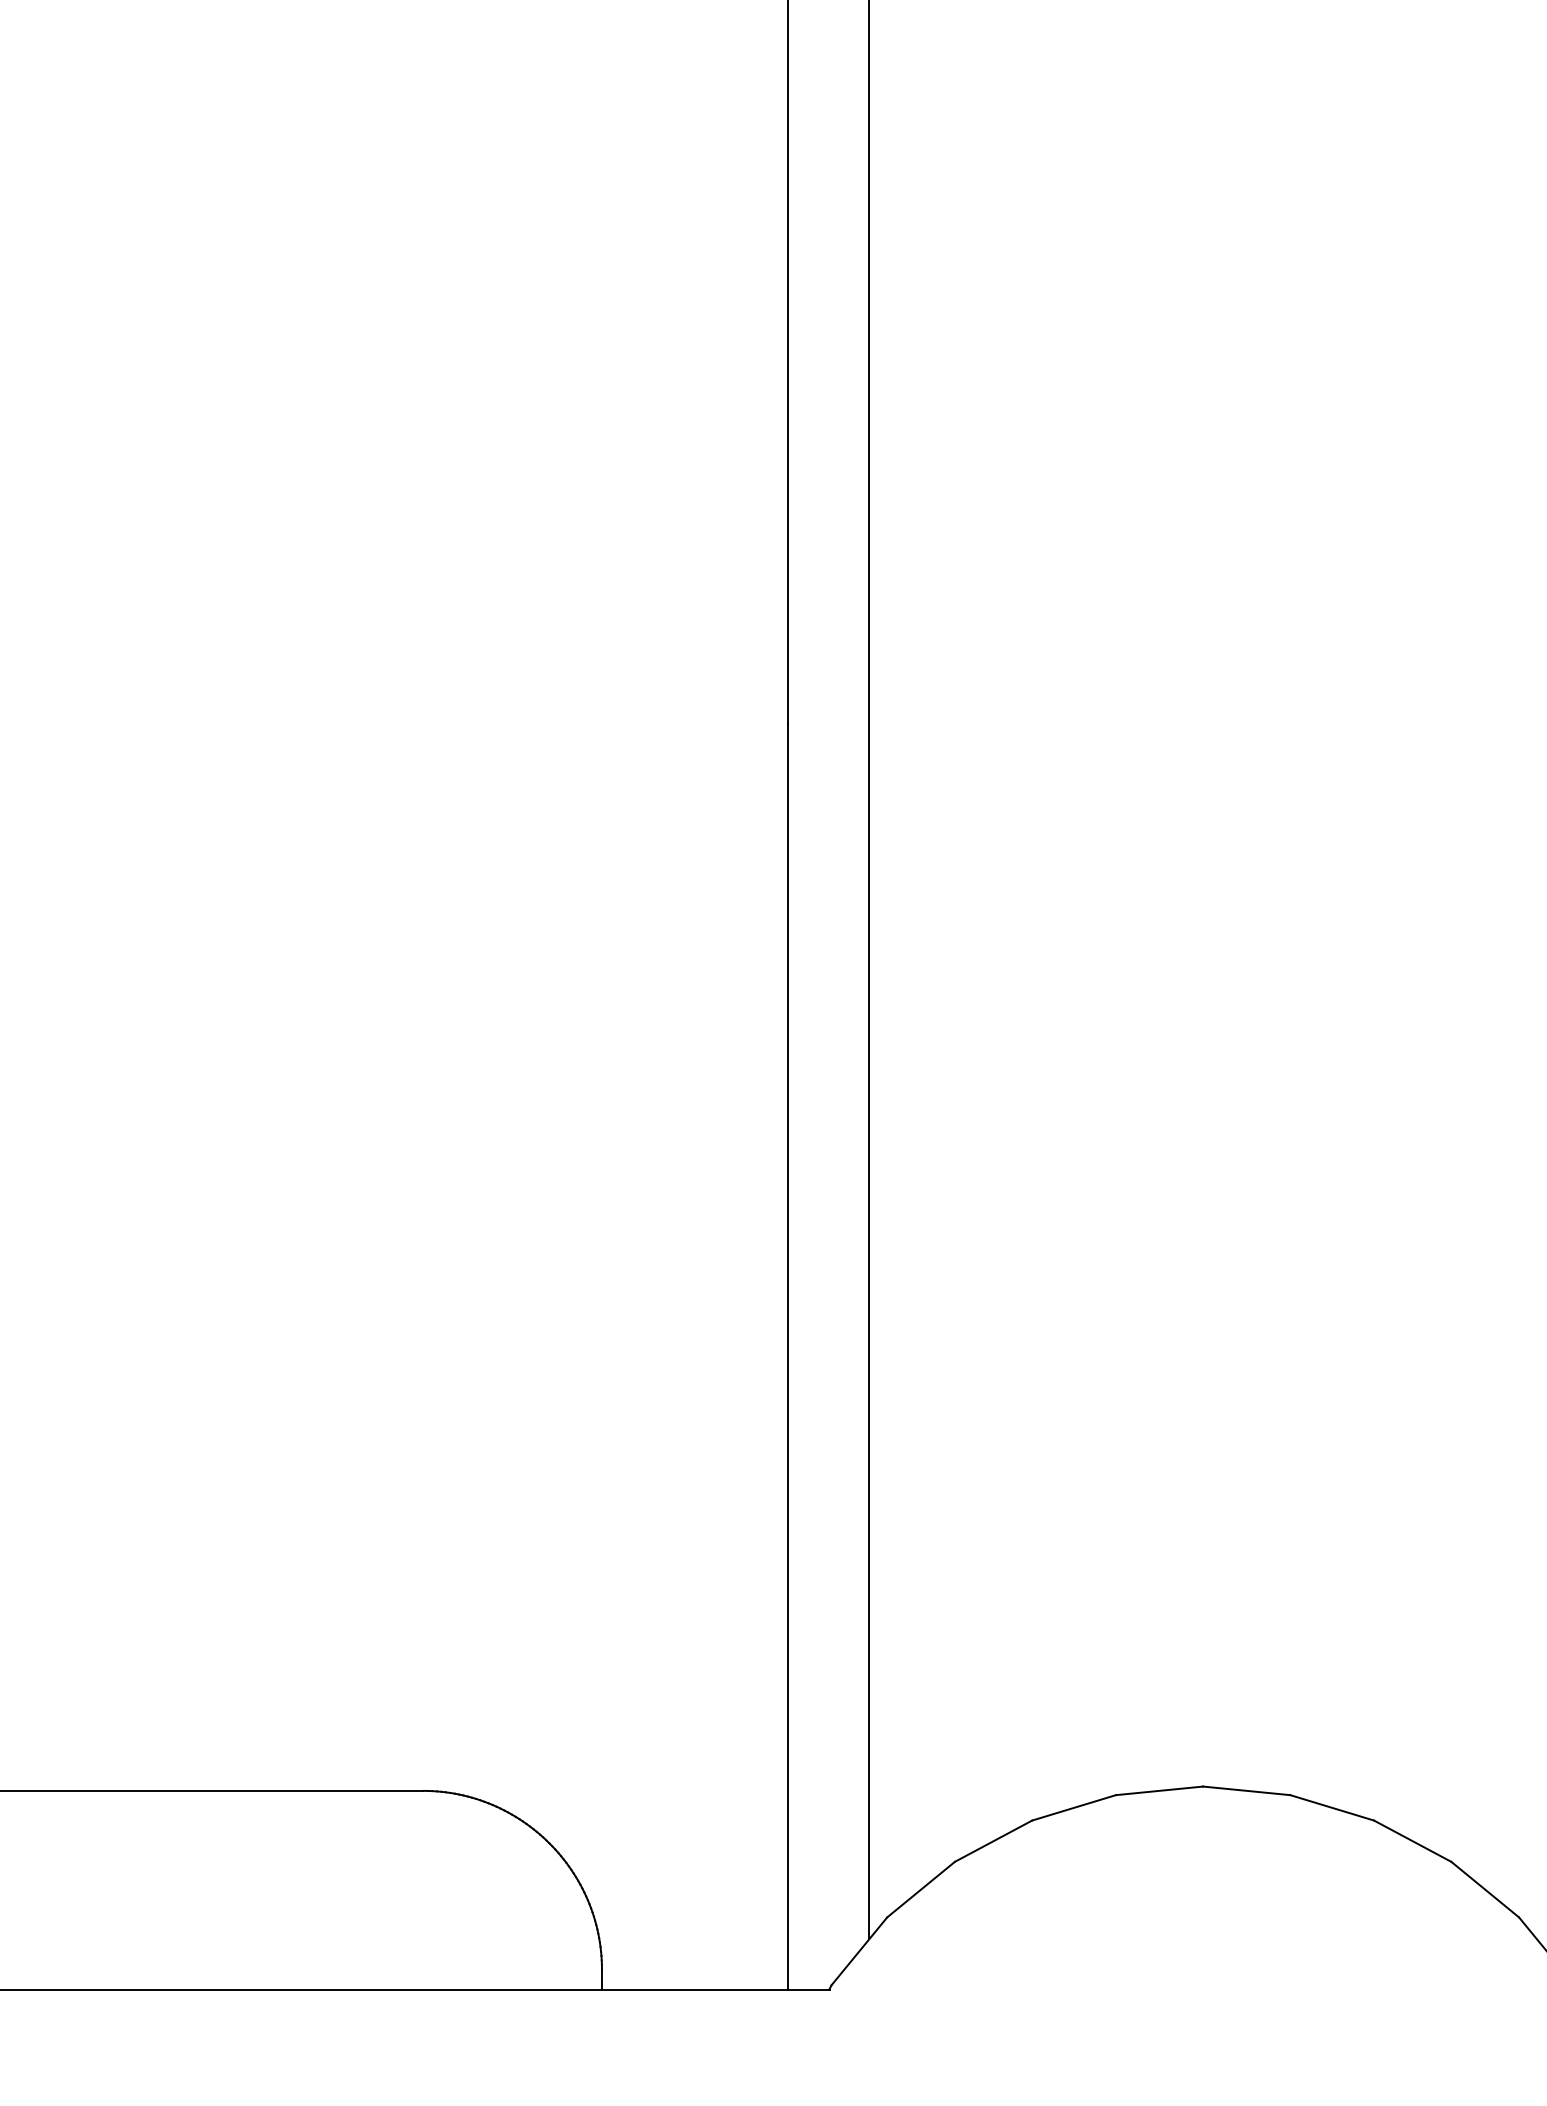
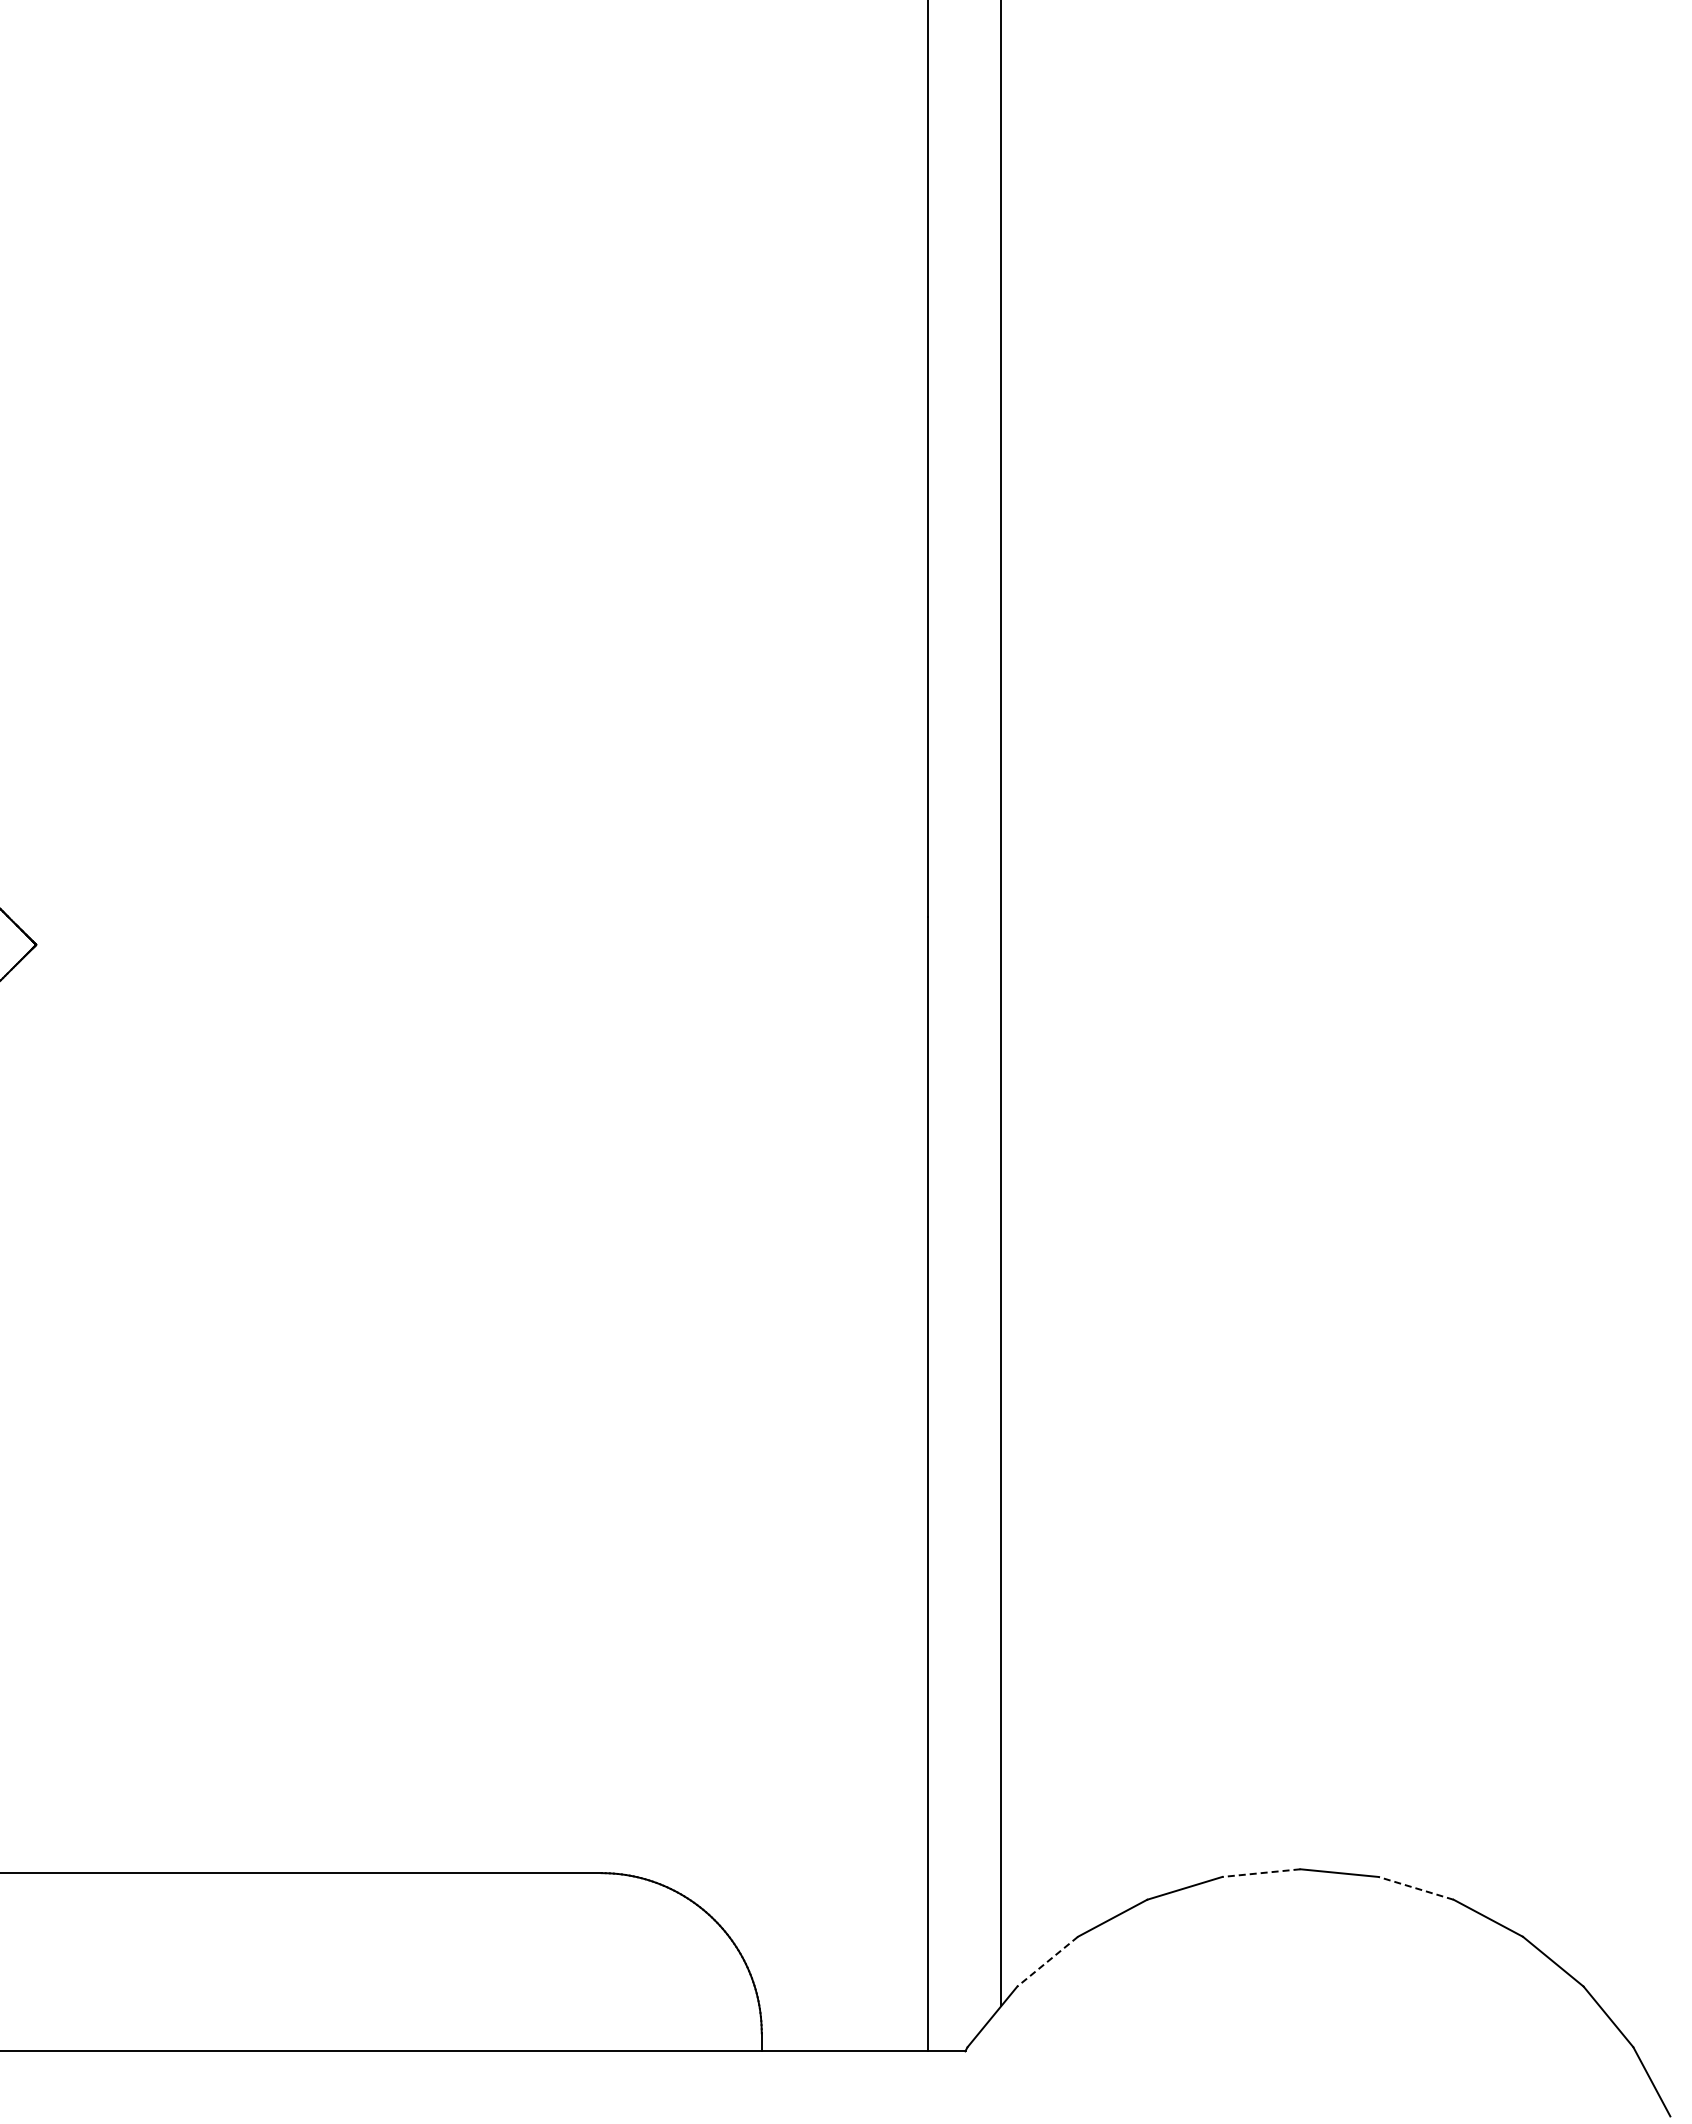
line: (1158, 1791) -> (1260, 1873), solid -> dashed
line: (1331, 1808) -> (1415, 1888), solid -> dashed
line: (920, 1889) -> (1047, 1961), solid -> dashed

